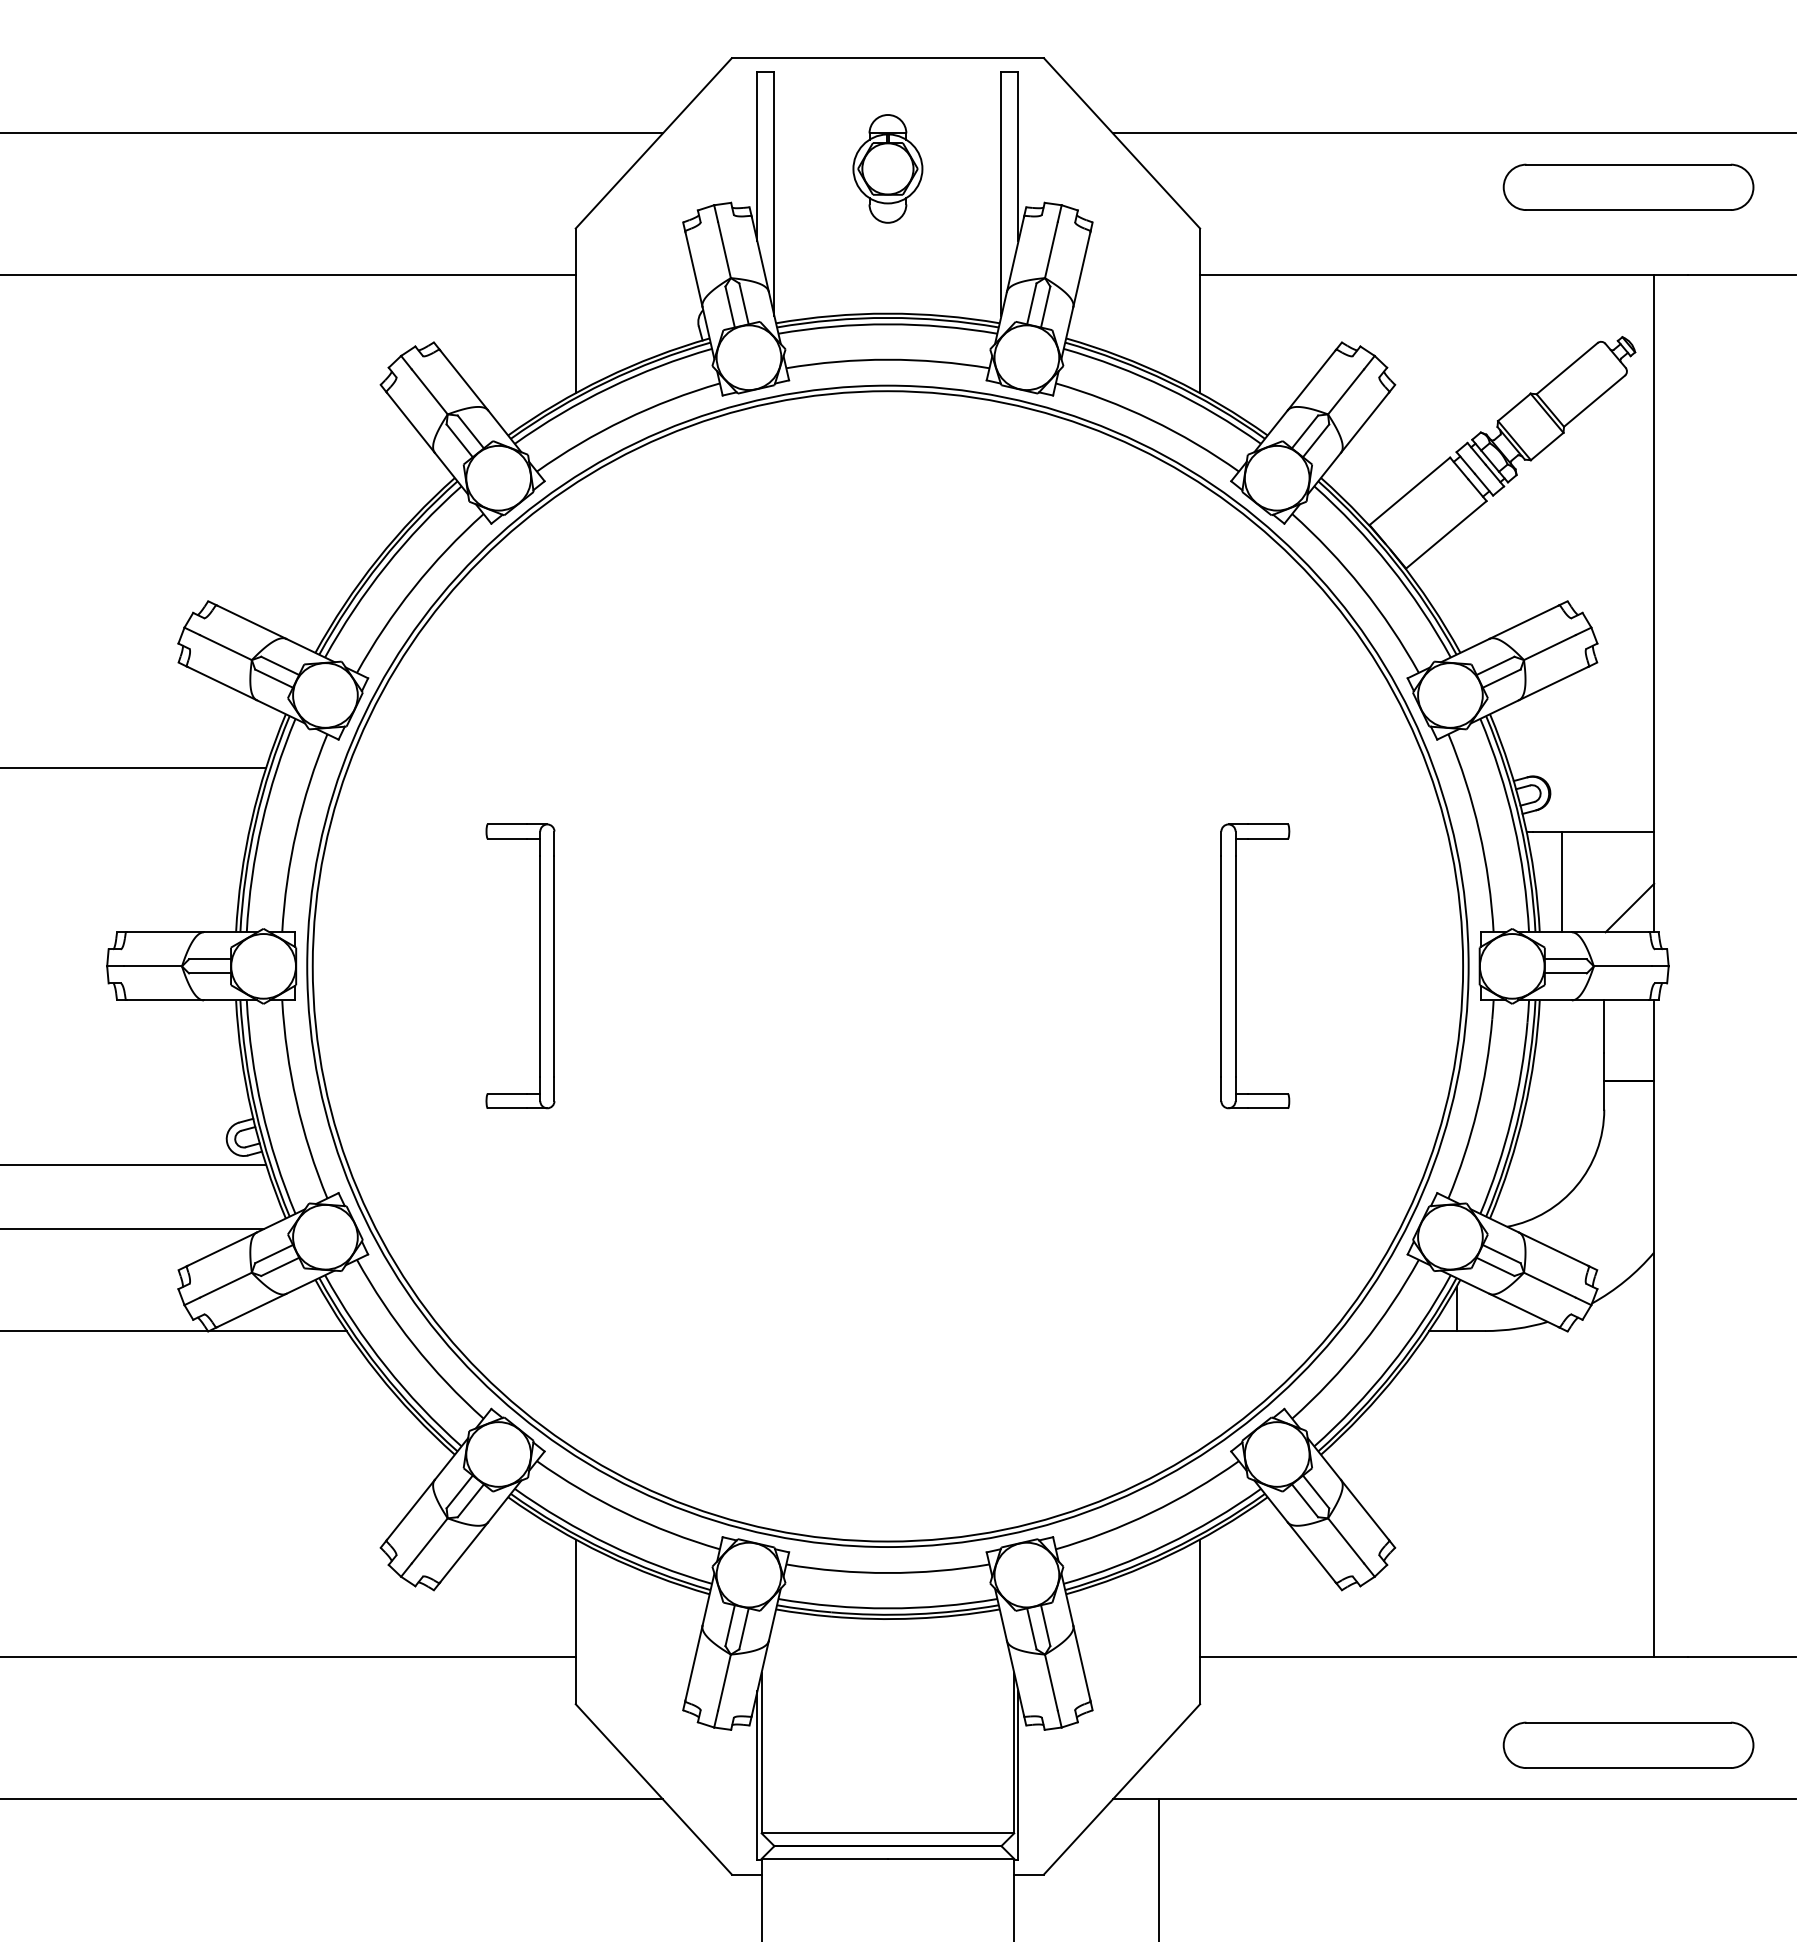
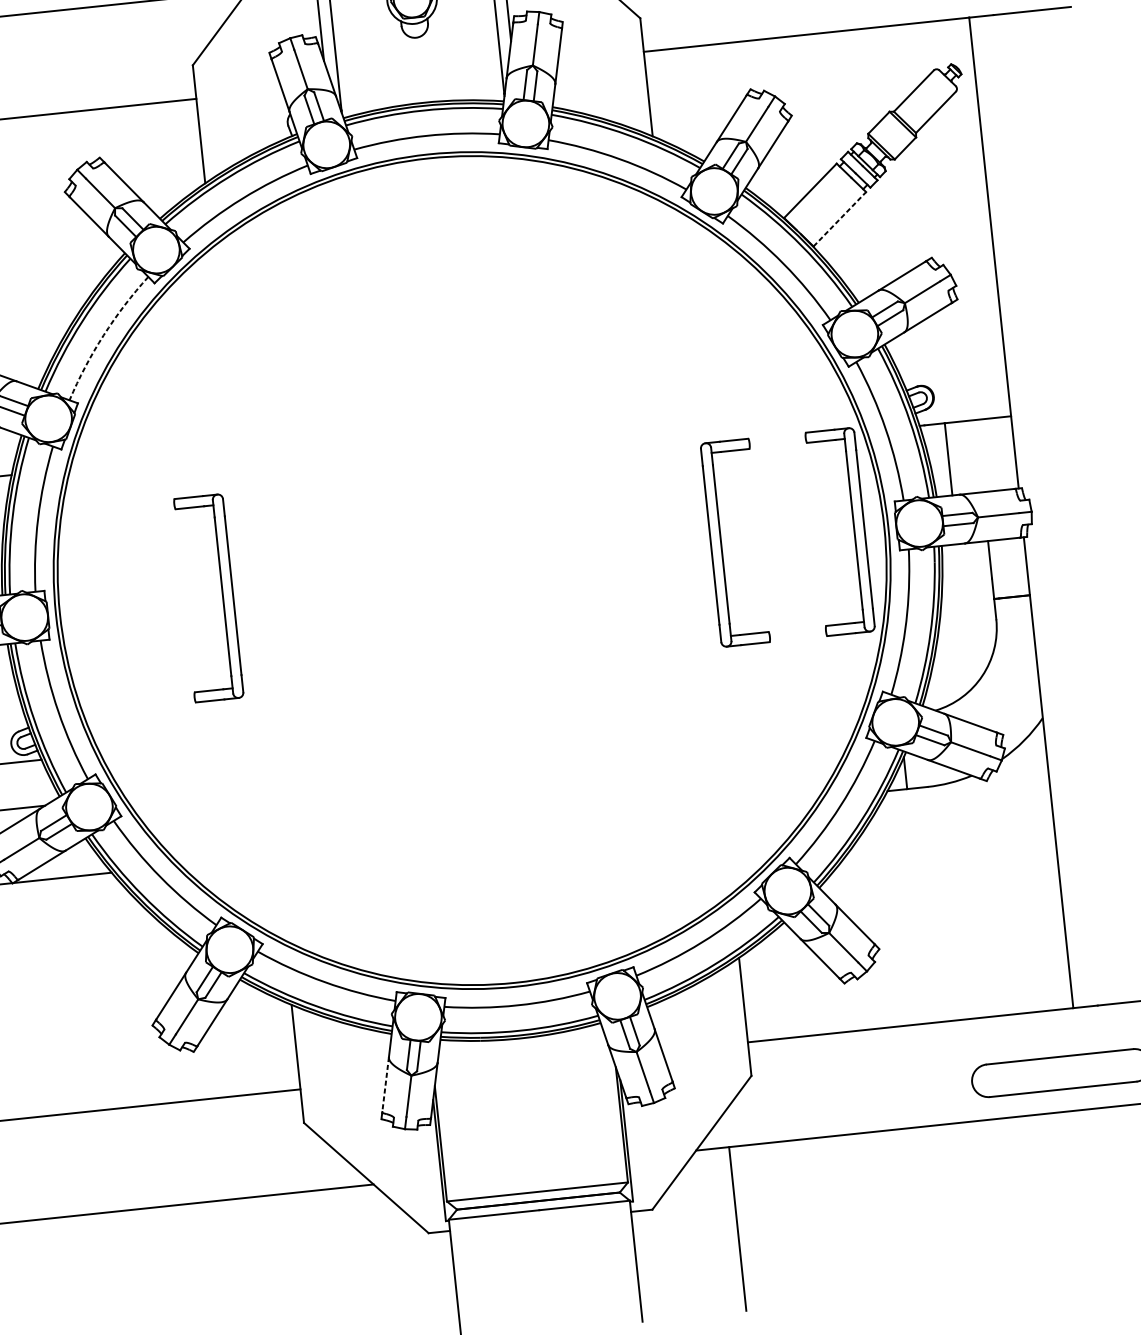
line: (1446, 534) -> (839, 219), solid -> dashed
arc: (413, 588) -> (103, 335), solid -> dashed
line: (1629, 907) -> (999, 472), removed
part: (1420, 966) -> (853, 530), added
line: (693, 1663) -> (385, 1084), solid -> dashed

